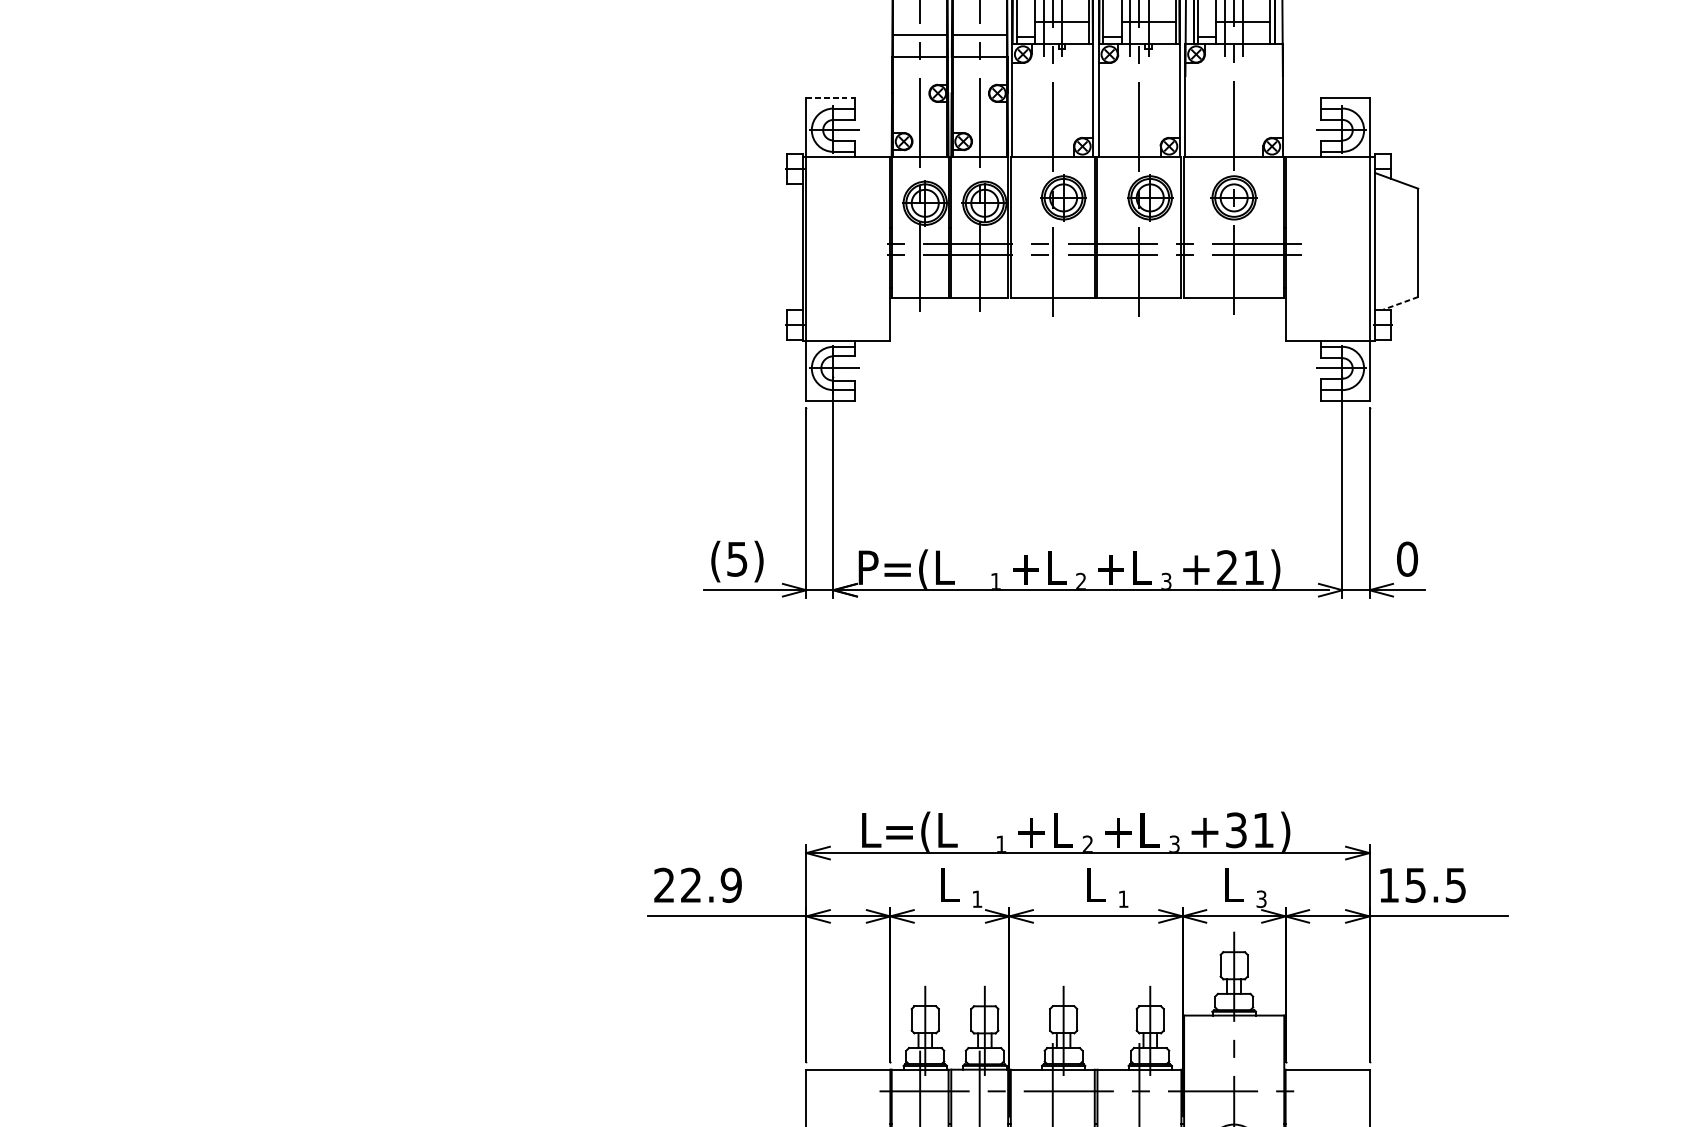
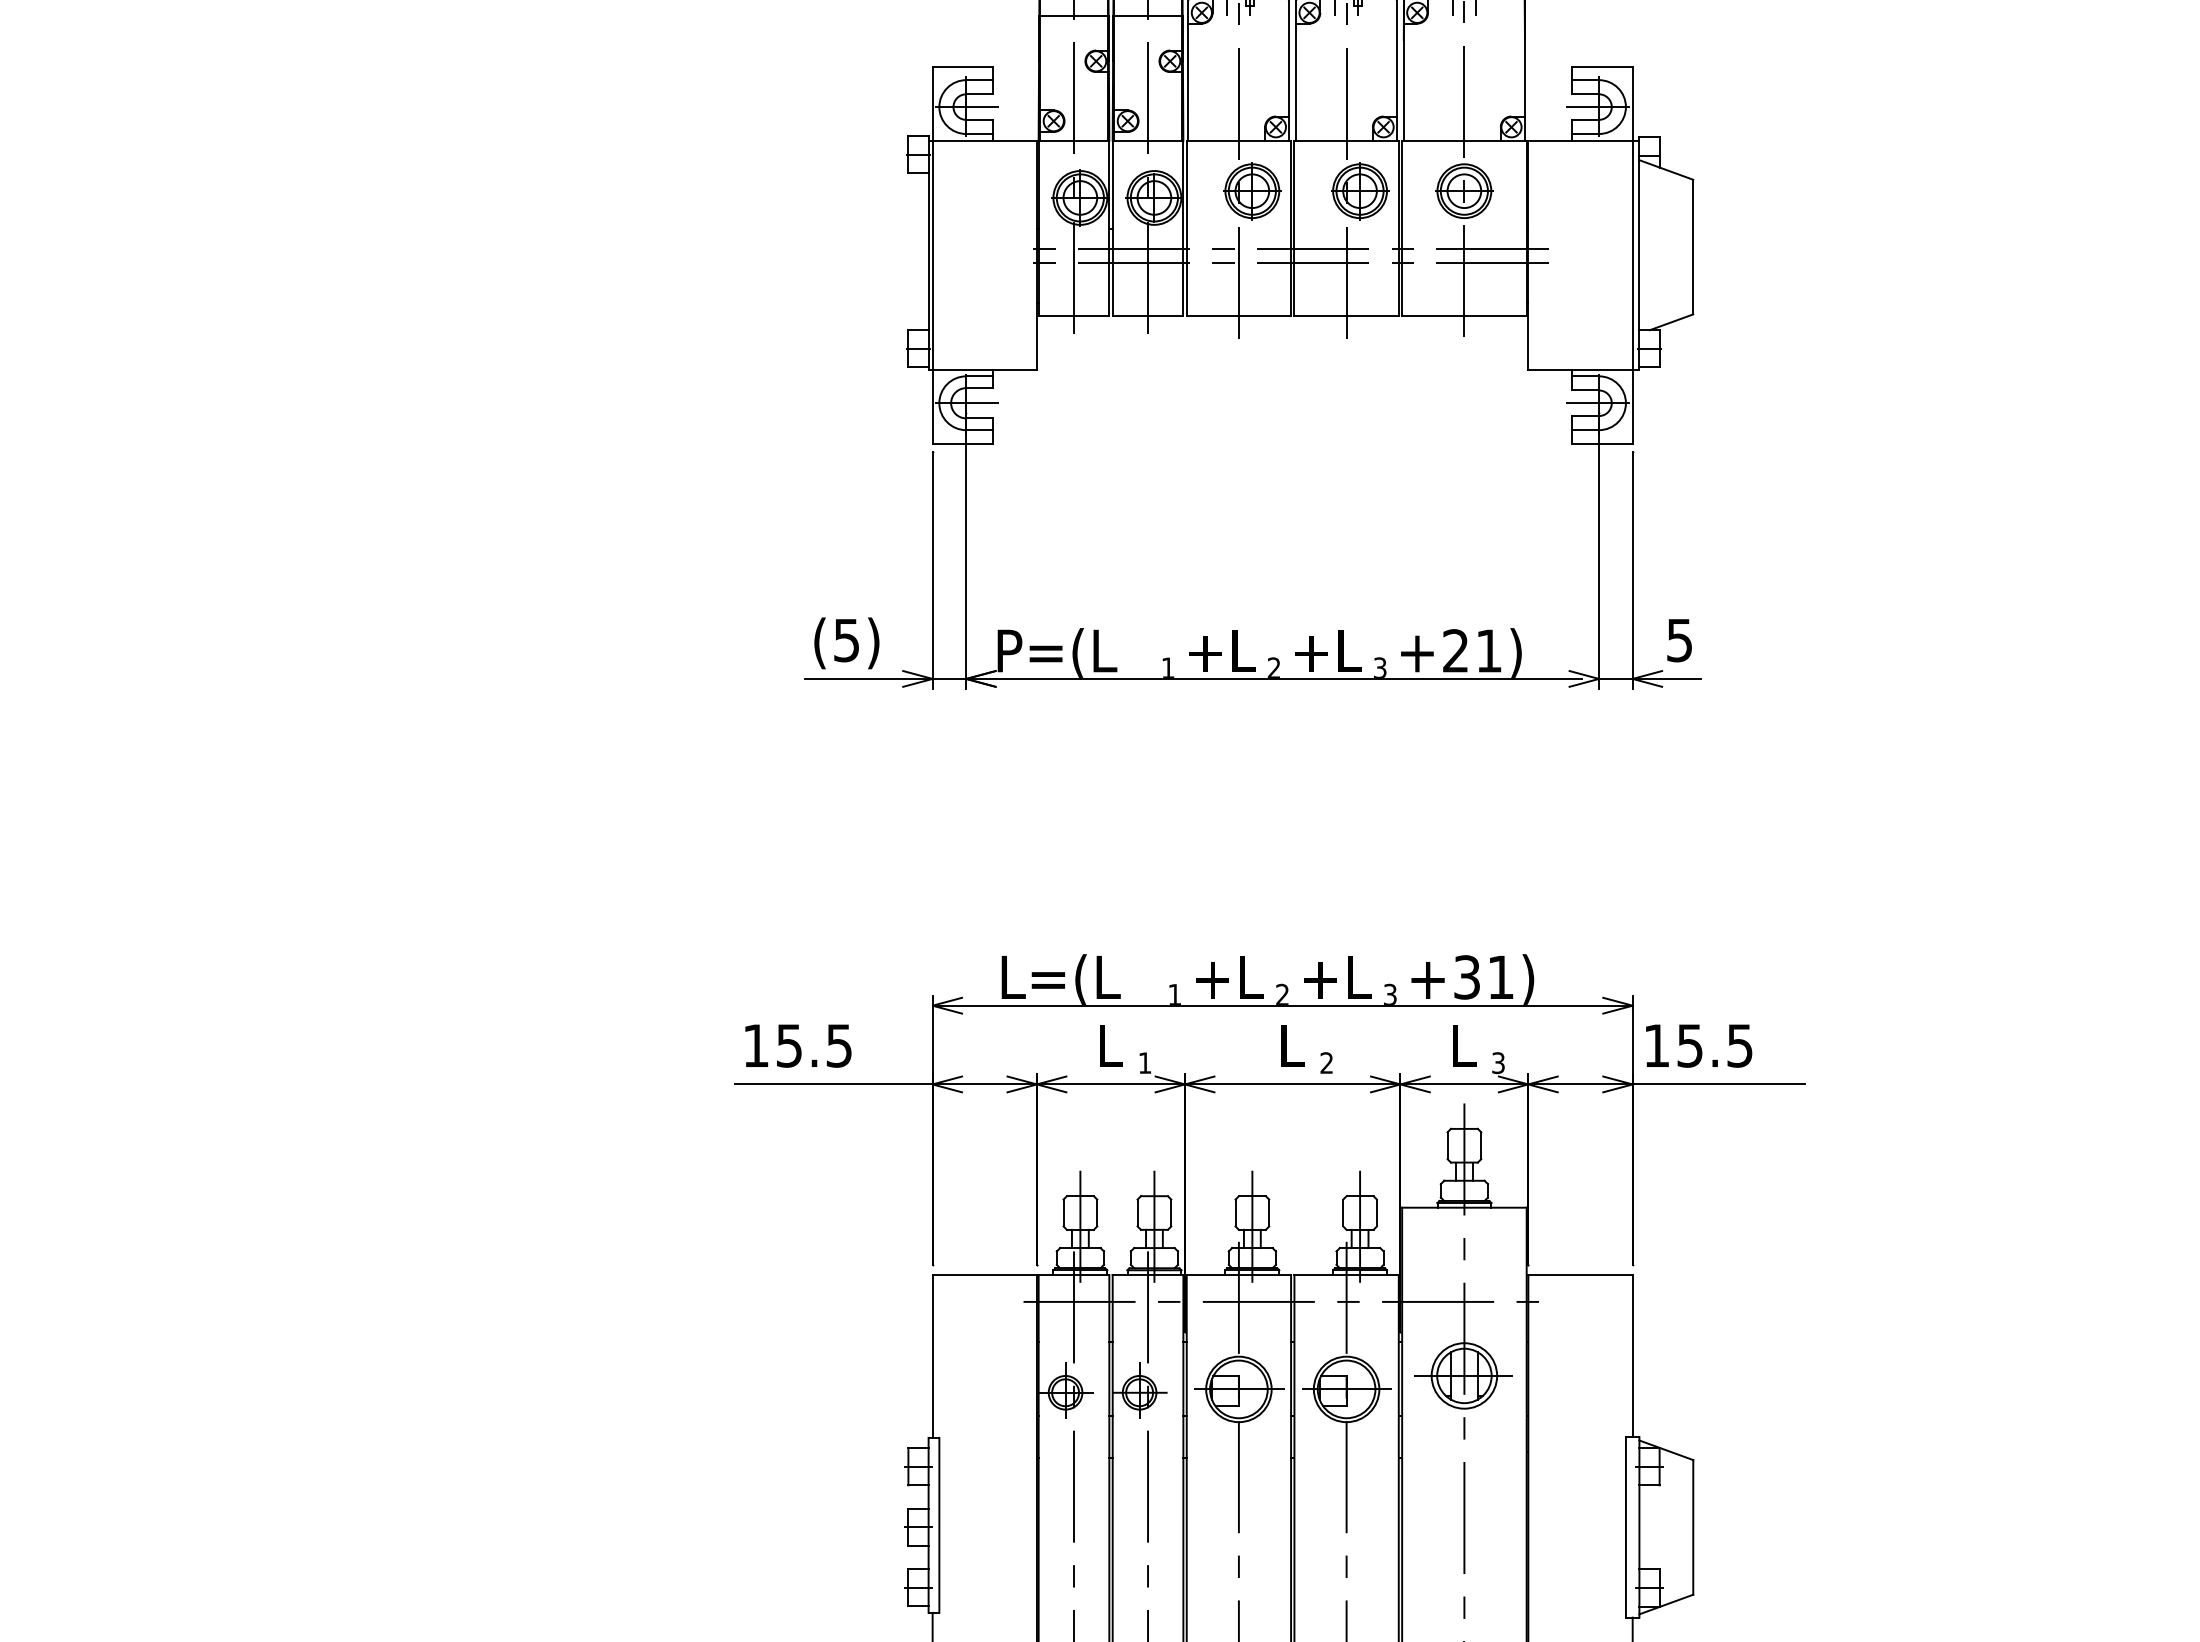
line: (831, 97) -> (963, 66), dashed -> solid
line: (1400, 303) -> (1671, 322), dashed -> solid
text: (1407, 559) -> (1679, 640), 0 -> 5
text: (697, 885) -> (797, 1045), 22.9 -> 15.5
text: (1123, 898) -> (1326, 1062), 1 -> 2

